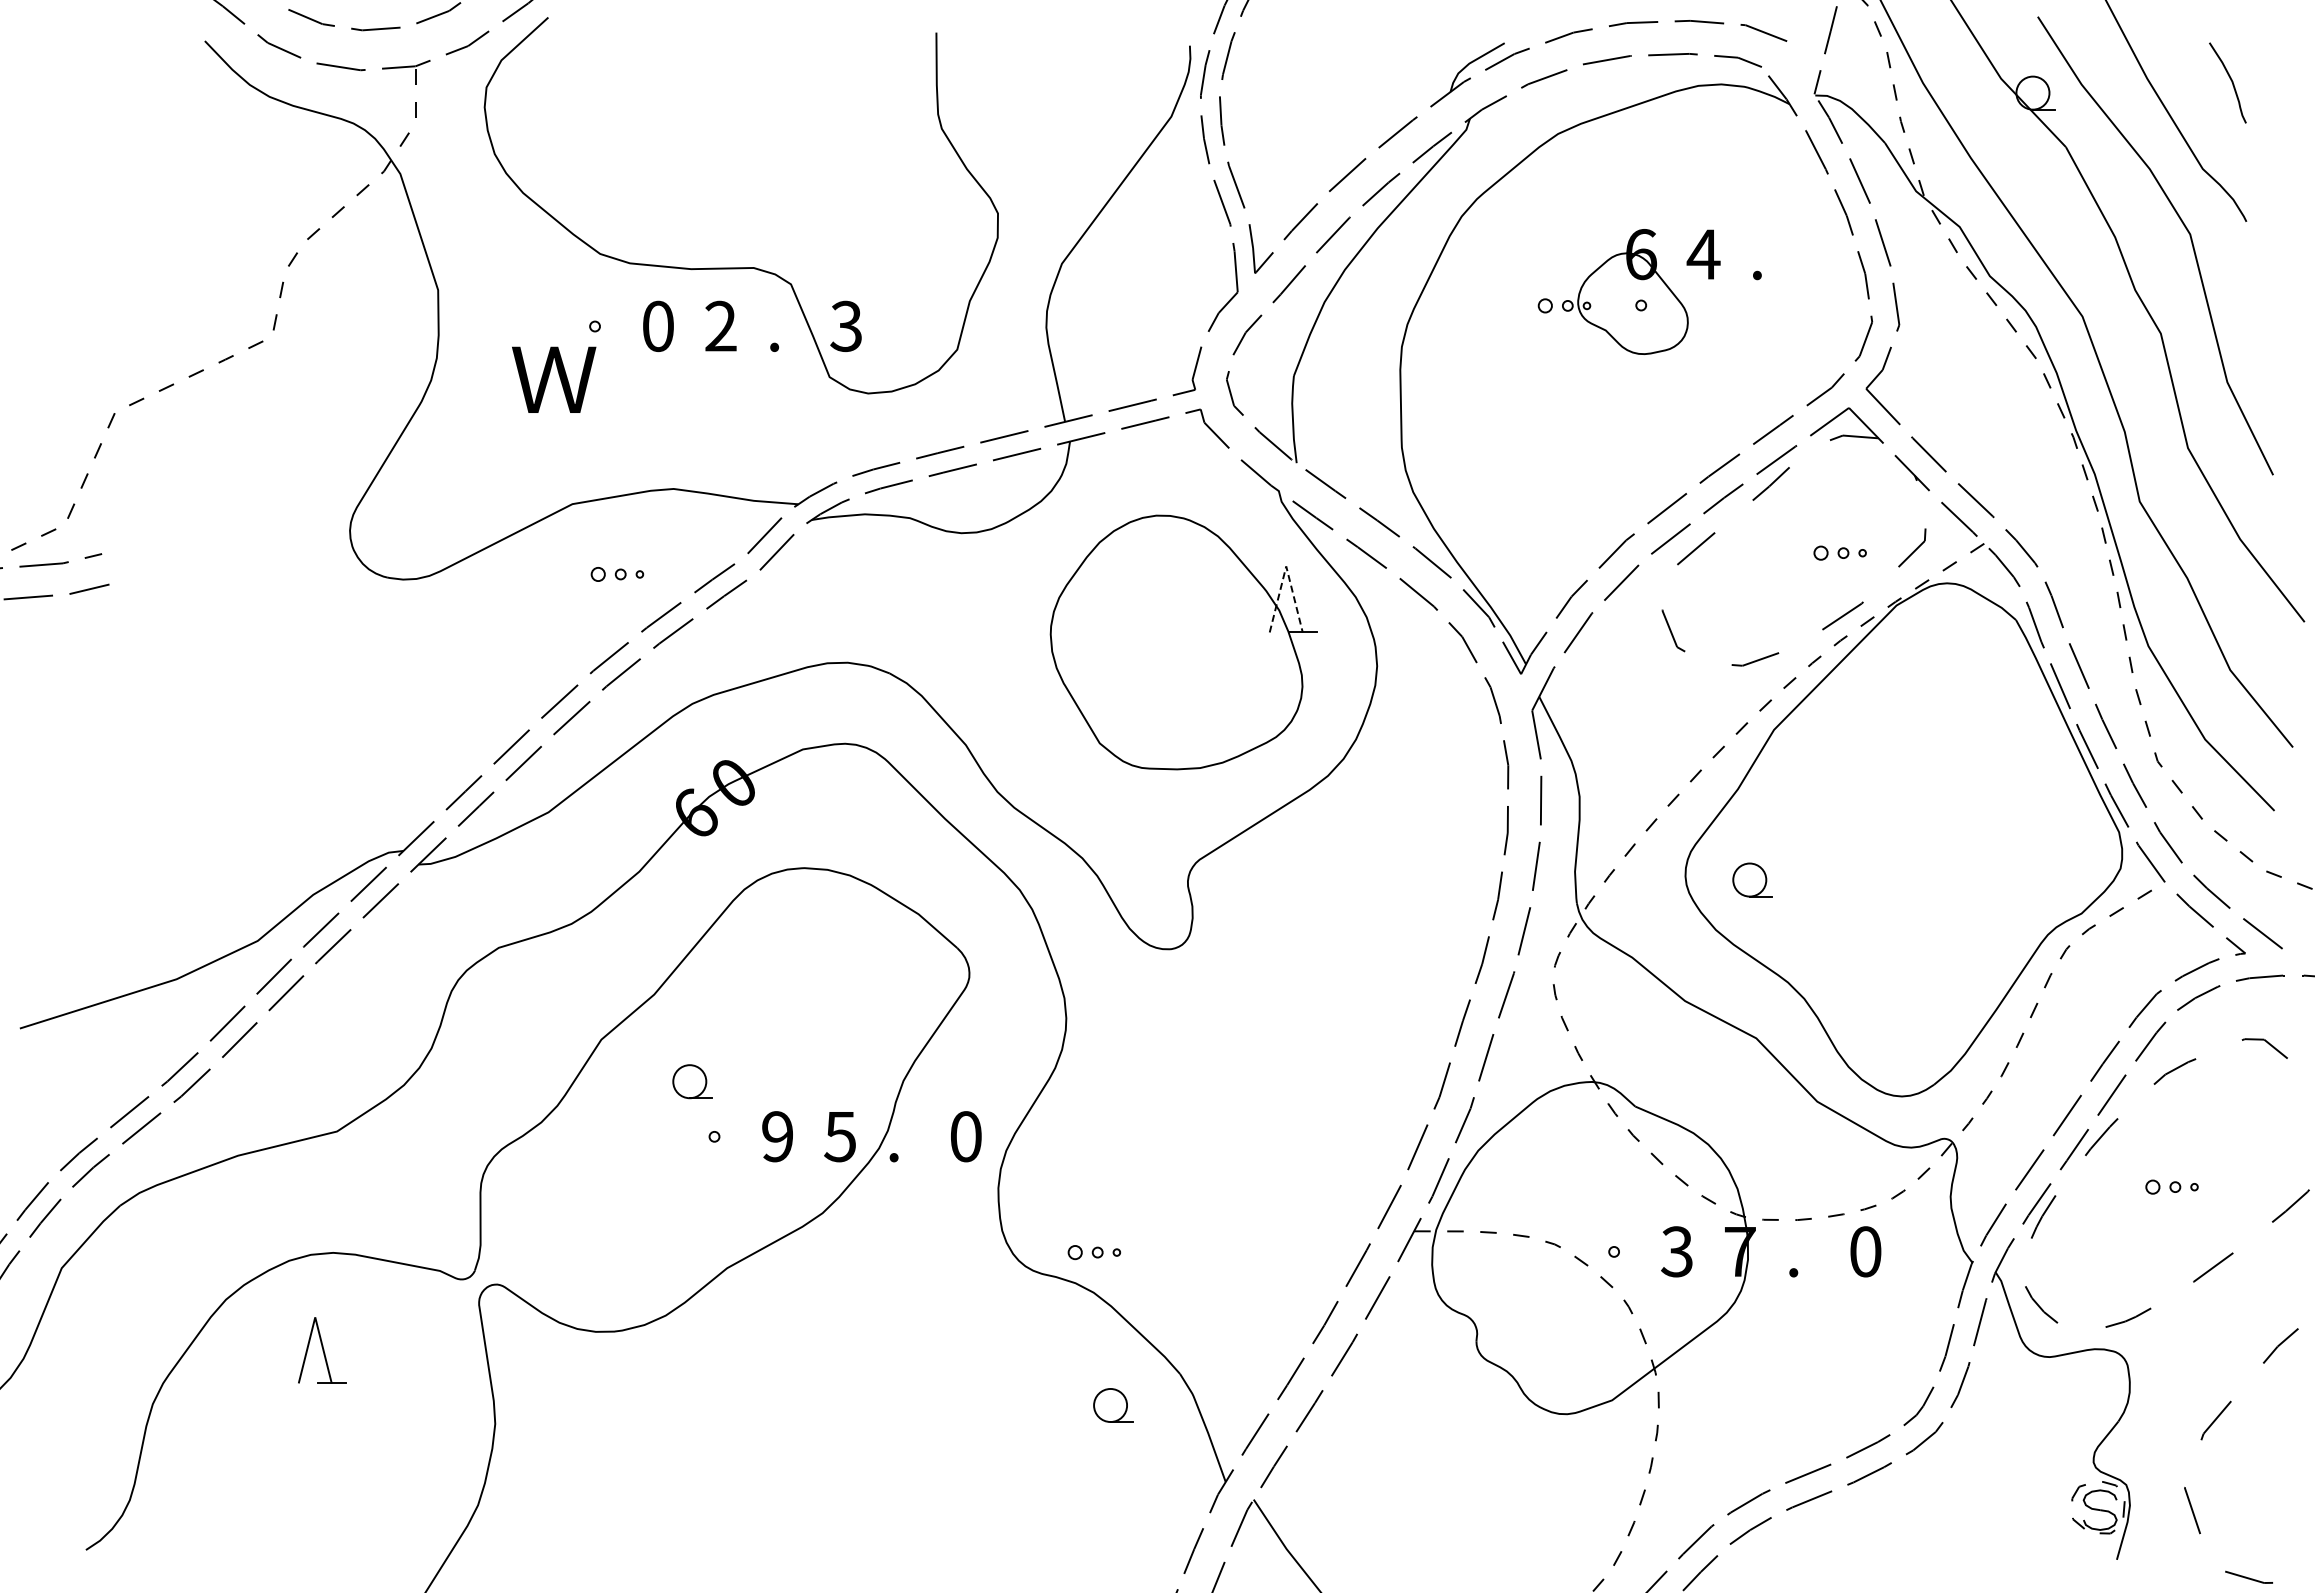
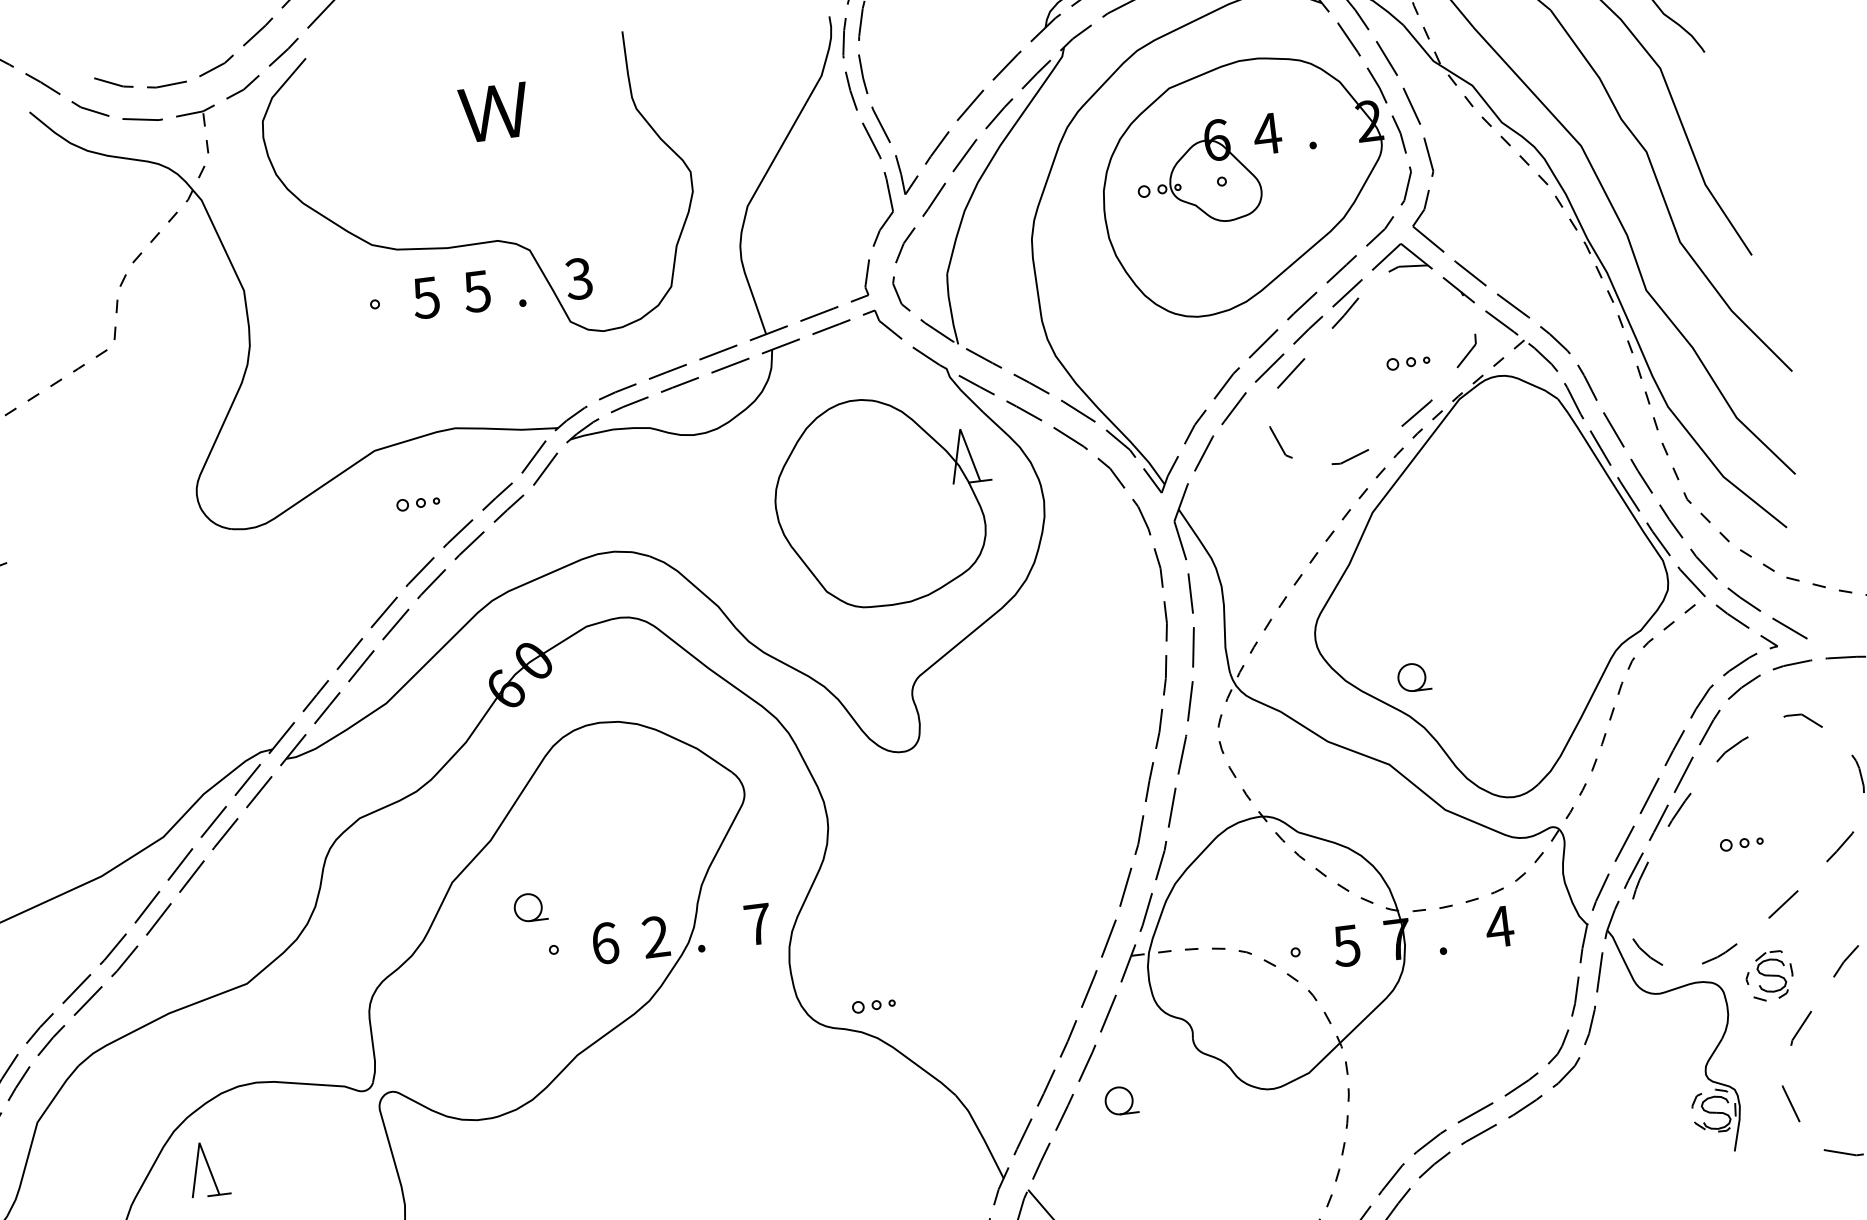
part: (1668, 313) -> (1244, 185), added
text: (657, 325) -> (425, 297), 0 -> 5
text: (720, 326) -> (476, 291), 2 -> 5
text: (554, 379) -> (494, 112), moved
line: (1286, 566) -> (960, 429), dashed -> solid
part: (1752, 879) -> (1414, 676), moved
text: (777, 1136) -> (604, 943), 9 -> 6
text: (840, 1136) -> (656, 936), 5 -> 2
text: (965, 1136) -> (757, 924), 0 -> 7
text: (1676, 1251) -> (1346, 945), 3 -> 5
text: (1865, 1251) -> (1499, 926), 0 -> 4
part: (322, 1350) -> (208, 1169), moved
part: (2185, 1352) -> (1769, 976), added
part: (1113, 1405) -> (1121, 1100), moved

